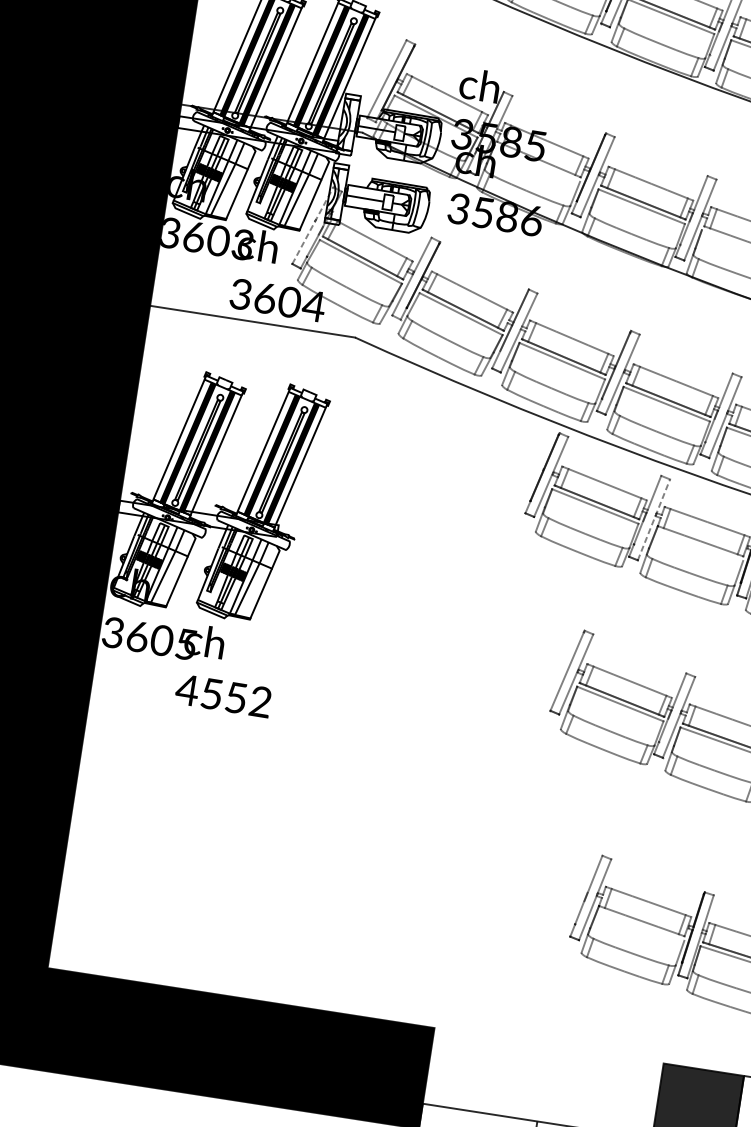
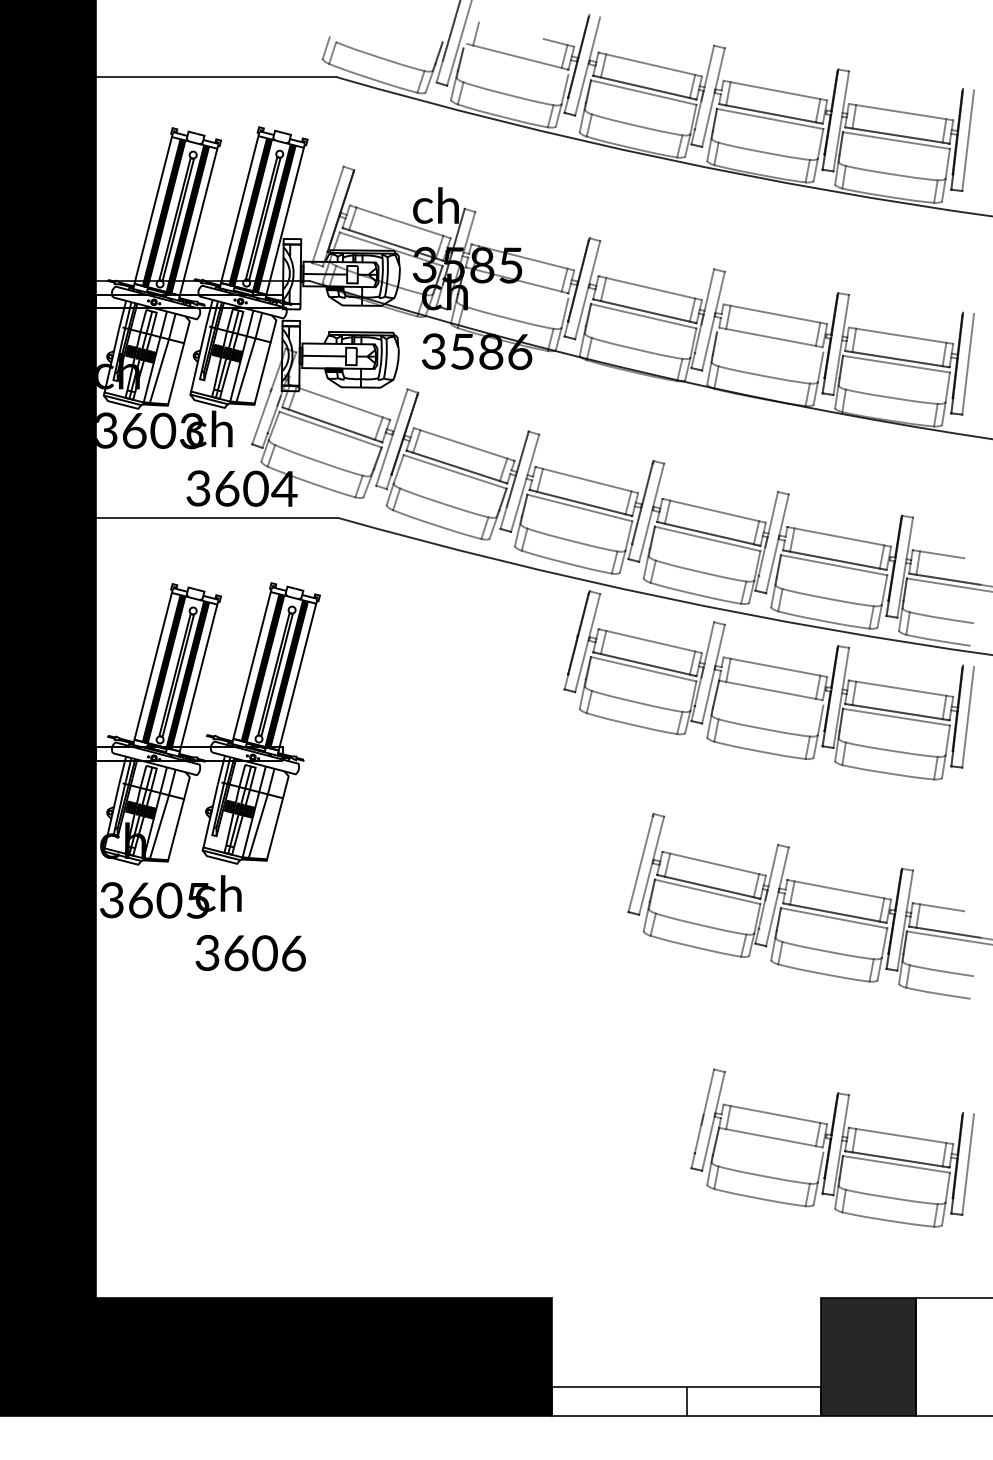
line: (313, 225) -> (269, 396), dashed -> solid
line: (653, 520) -> (713, 674), dashed -> solid
text: (223, 695) -> (249, 952), 4552 -> 3606

